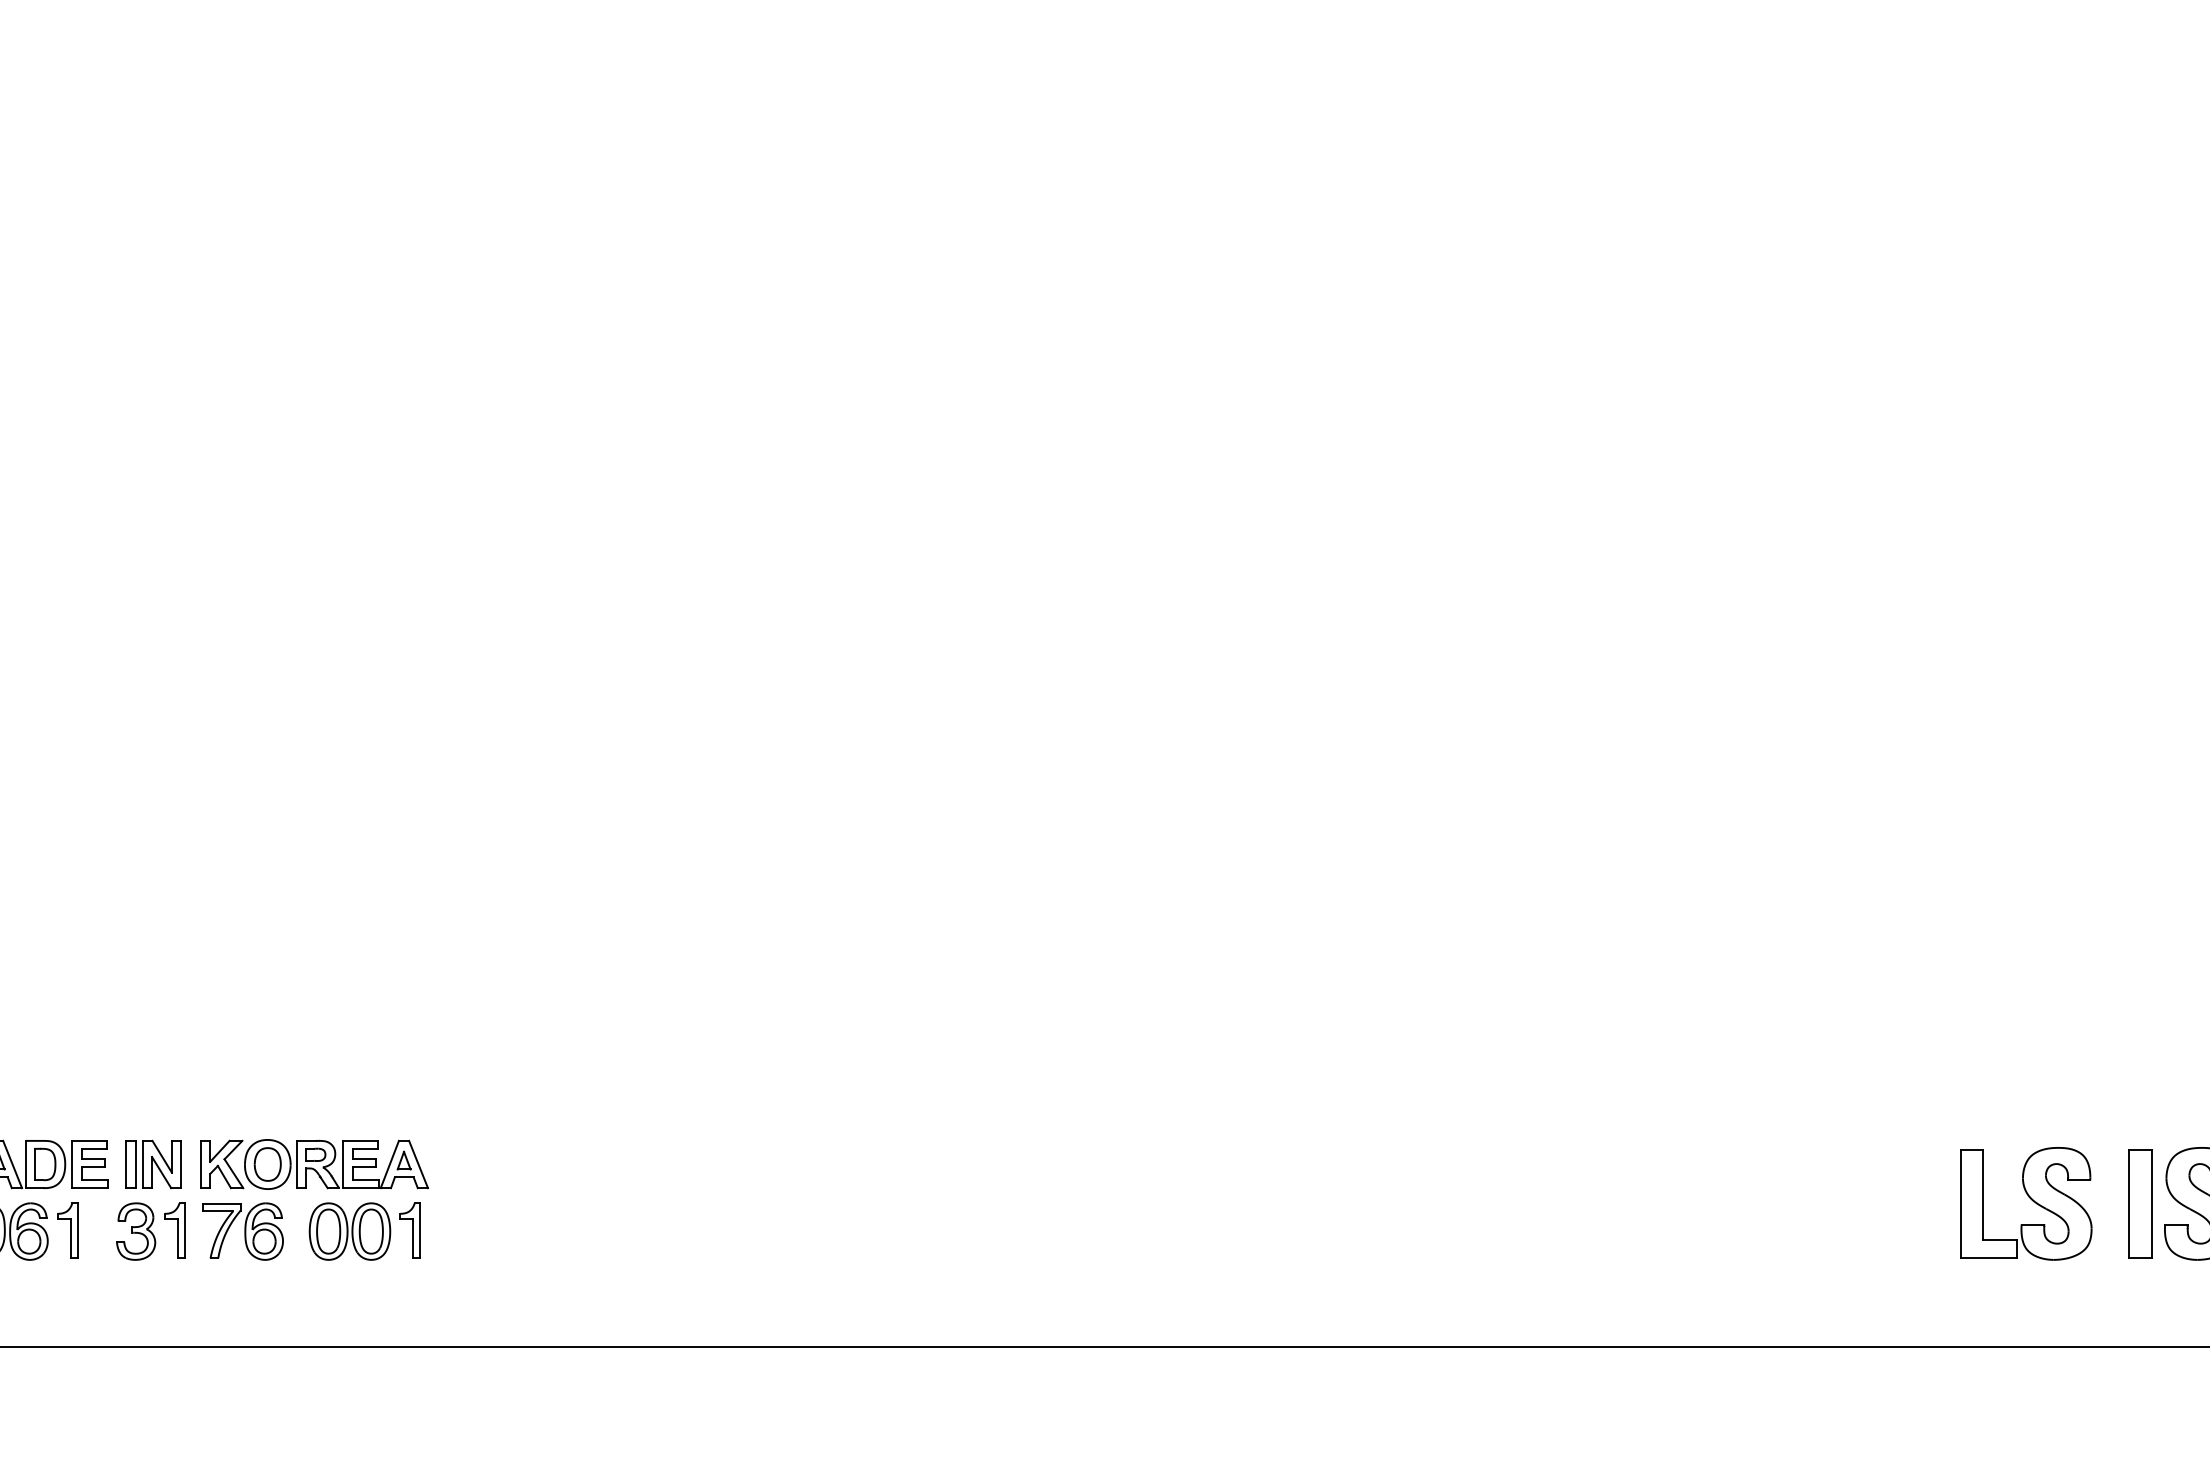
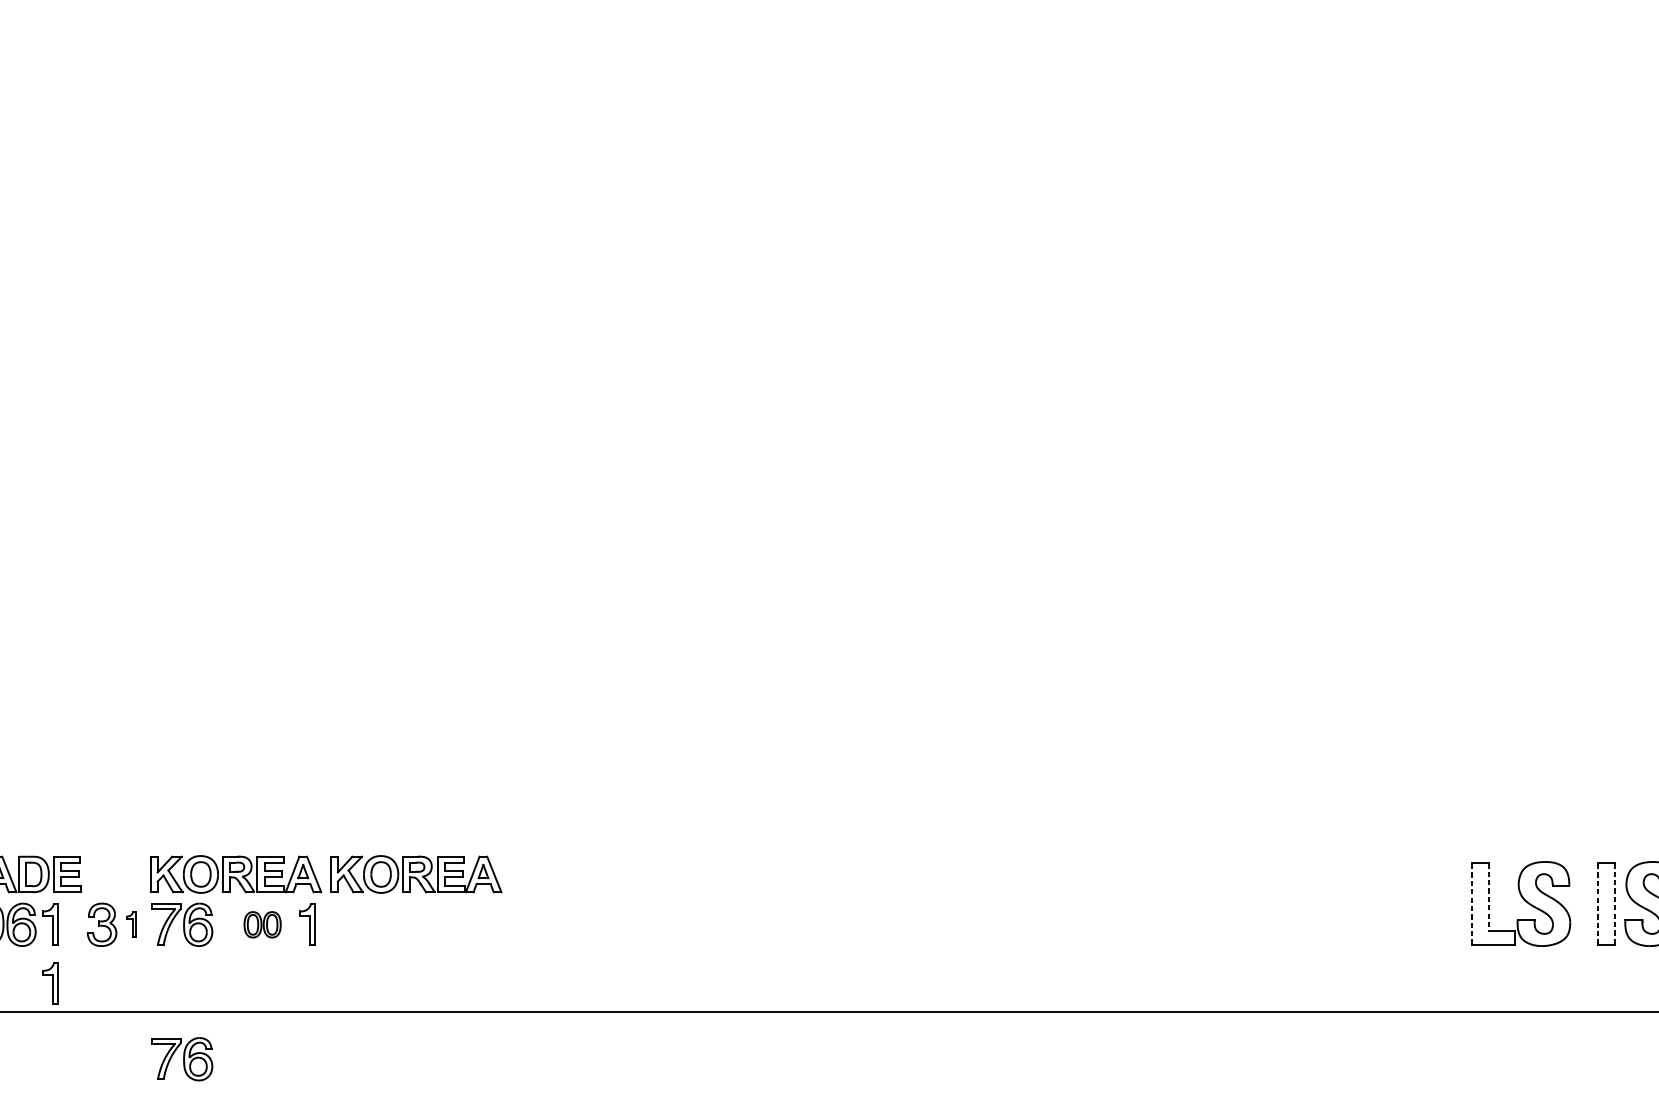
part: (153, 1164) -> (115, 874), removed
part: (554, 1164) -> (416, 874), added
line: (1983, 1195) -> (1489, 897), solid -> dashed
line: (1960, 1203) -> (1471, 903), solid -> dashed
line: (2129, 1203) -> (1598, 903), solid -> dashed
line: (2151, 1204) -> (1615, 904), solid -> dashed
part: (174, 1230) -> (130, 924), size x0.6
part: (349, 1231) -> (262, 924), size x0.6
part: (67, 1309) -> (50, 983), added
part: (242, 1410) -> (181, 1059), added

